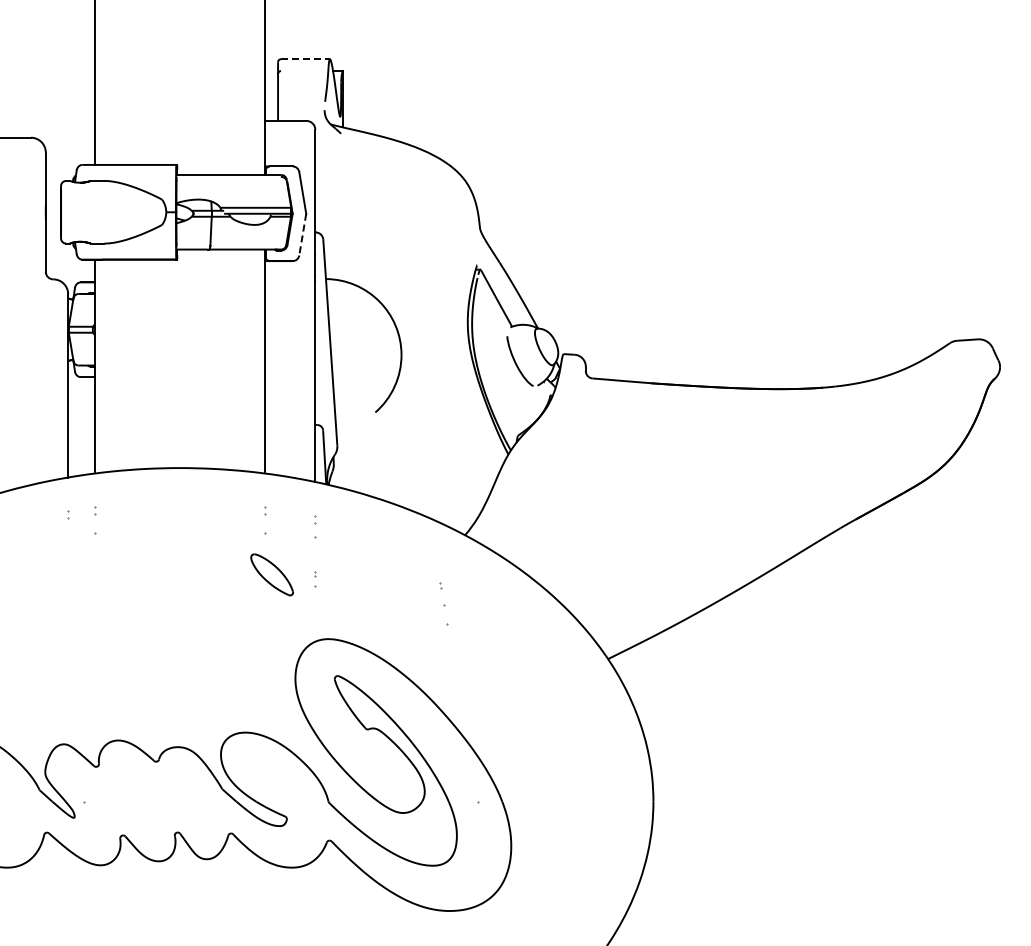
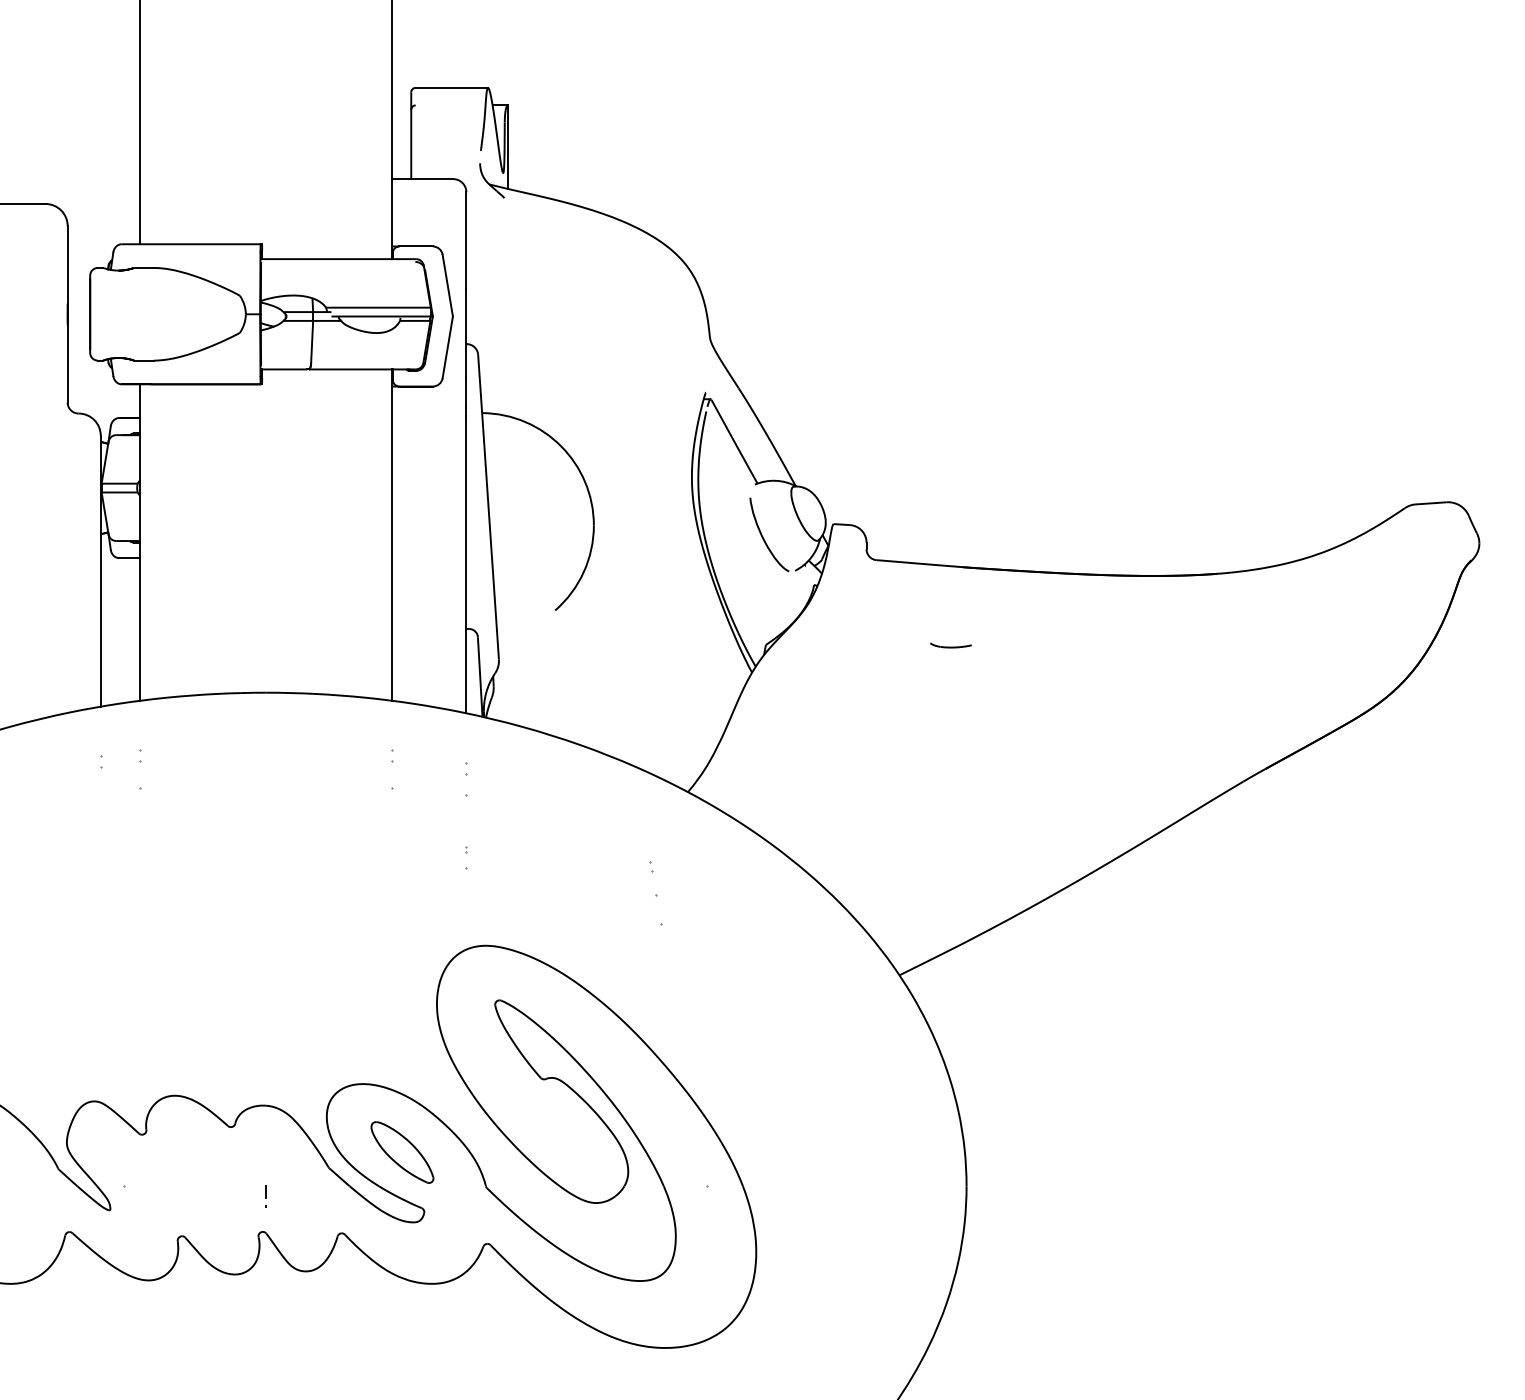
line: (306, 59) -> (453, 88), dashed -> solid
line: (302, 235) -> (447, 348), dashed -> solid
part: (642, 436) -> (950, 646), added
part: (271, 574) -> (401, 1151), moved
line: (179, 808) -> (265, 1196), added

